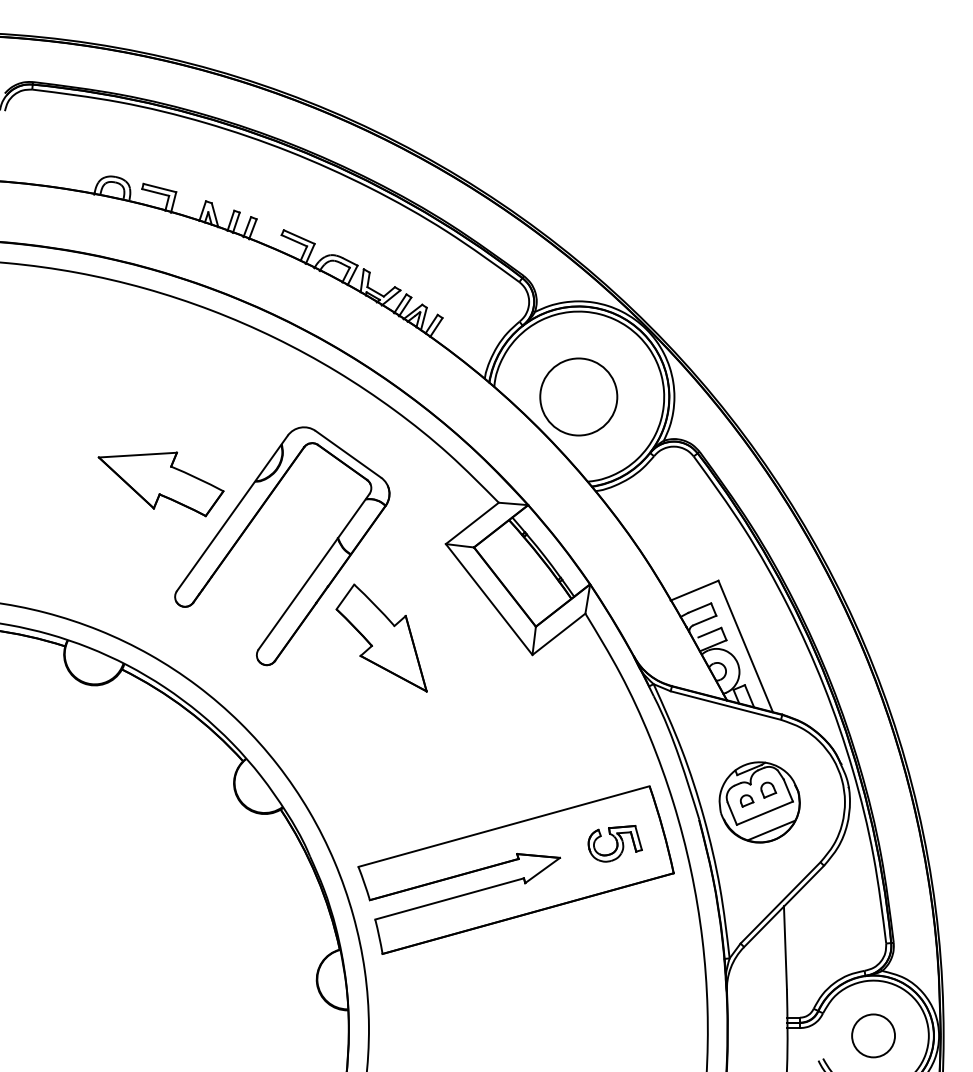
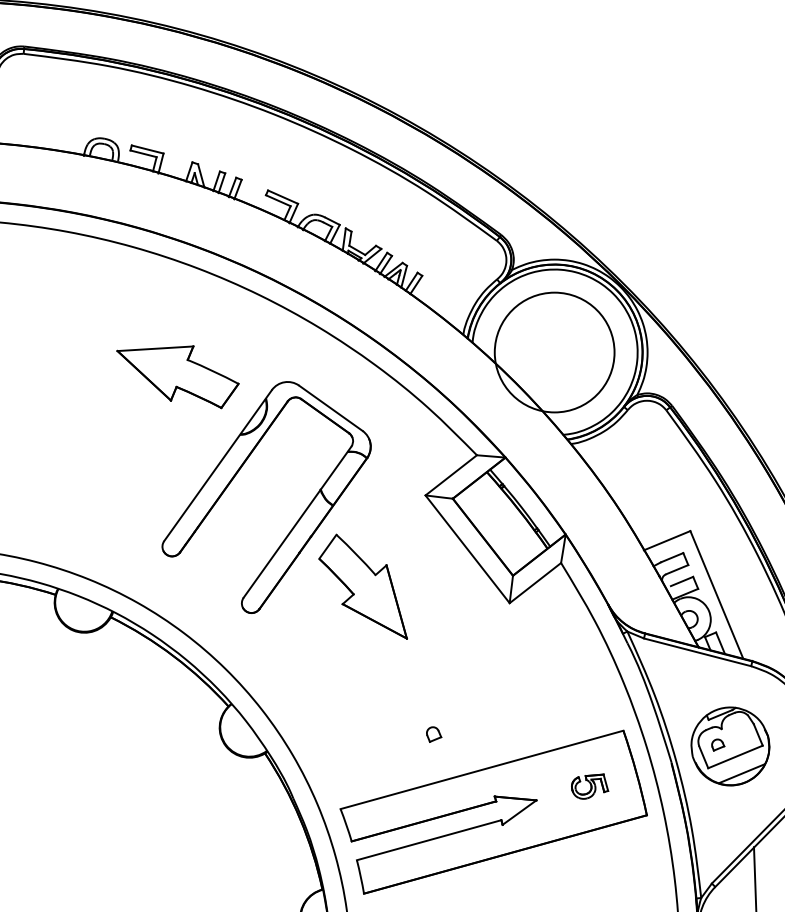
circle: (578, 396) -> (554, 352), size x1.6
part: (160, 484) -> (177, 377), moved
part: (768, 789) -> (433, 733), moved
part: (614, 843) -> (589, 786), size x0.7

